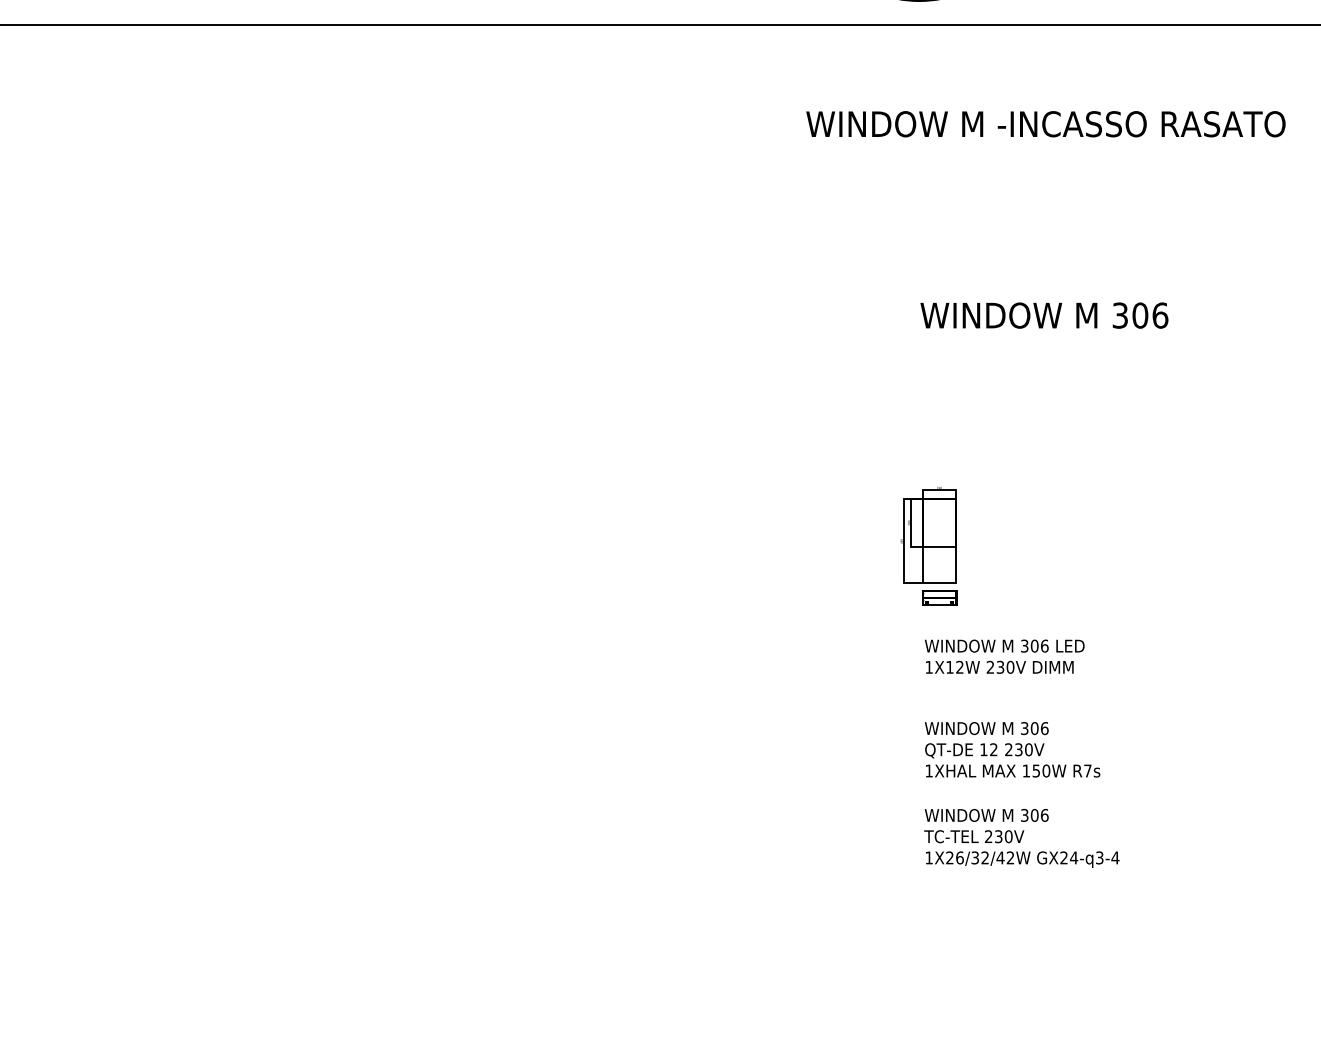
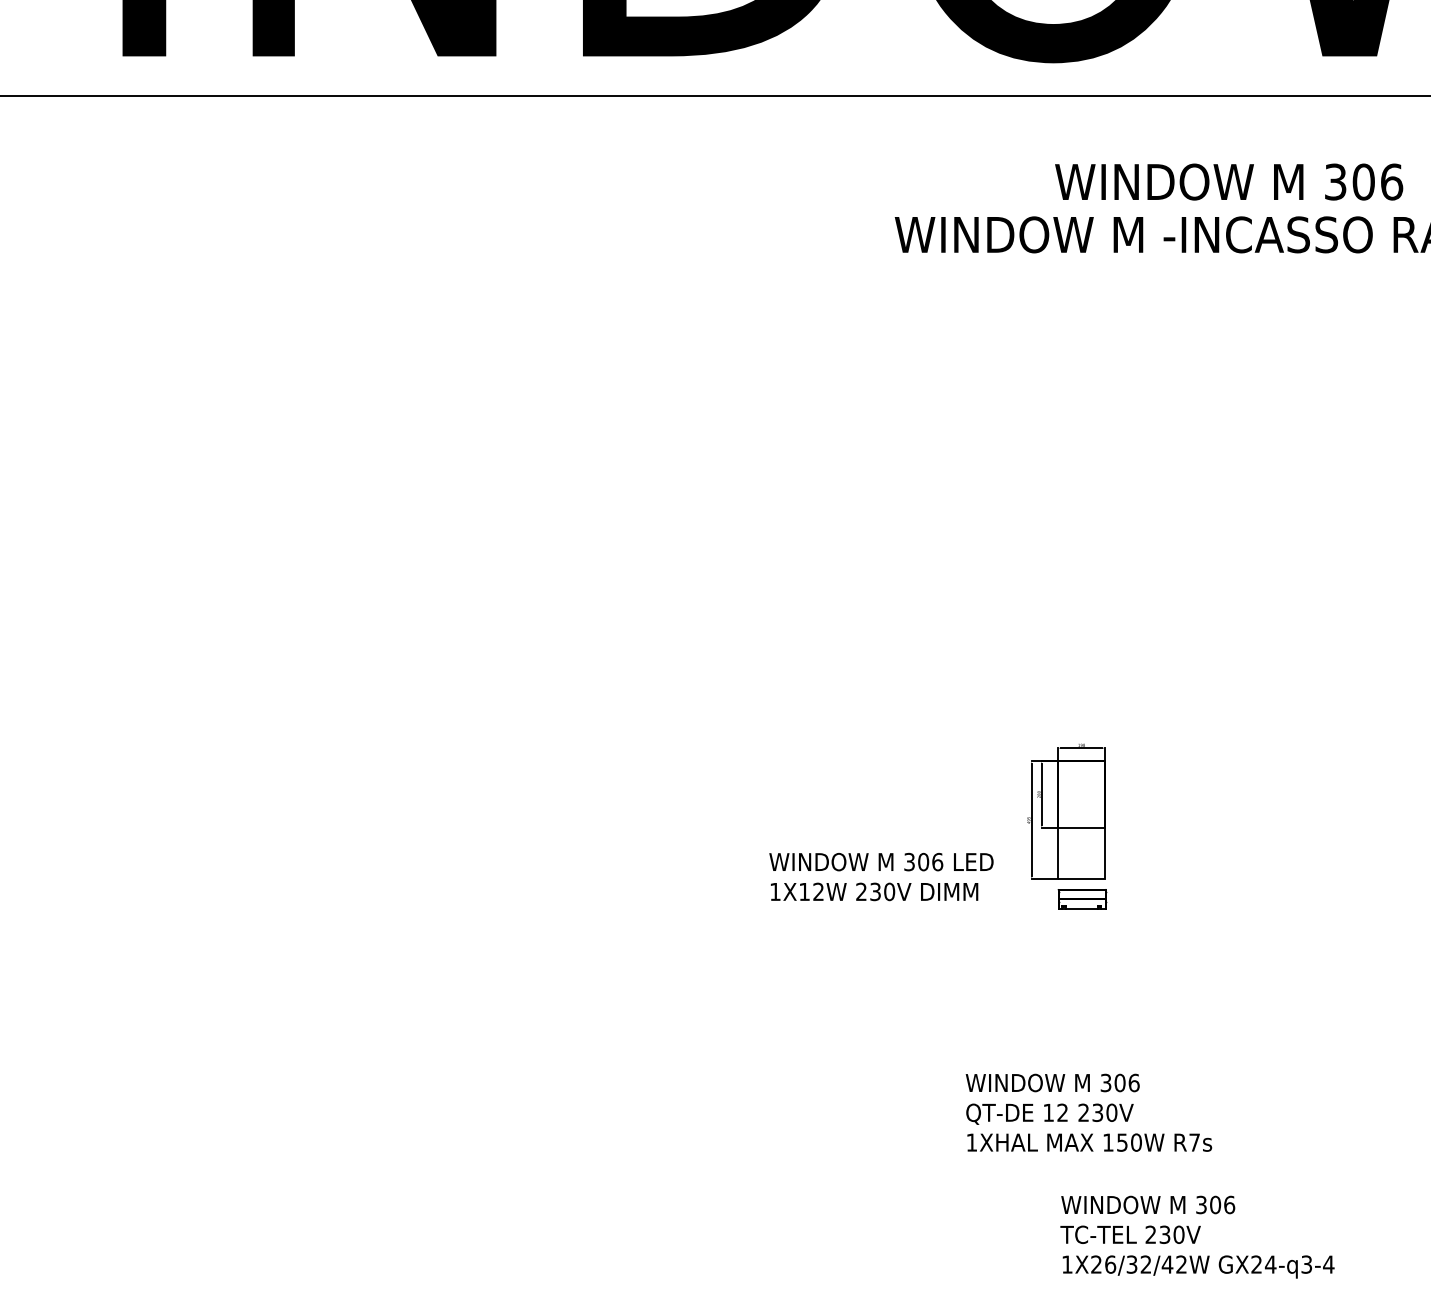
text: (1044, 315) -> (1229, 181), moved
text: (1004, 656) -> (881, 876), moved
text: (1012, 749) -> (1088, 1112), moved

